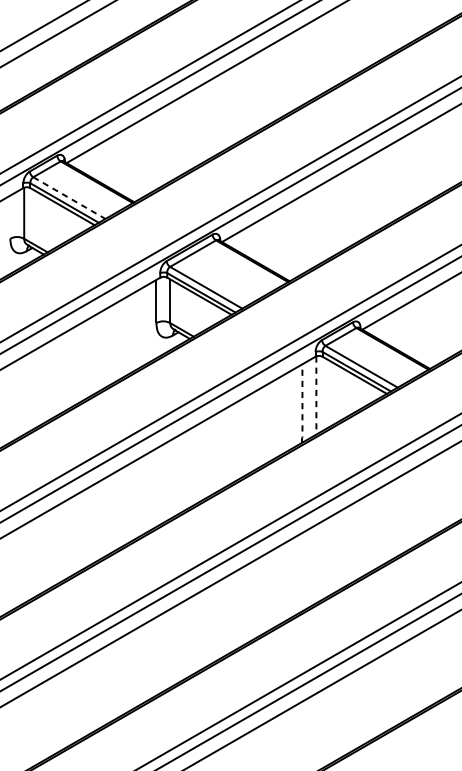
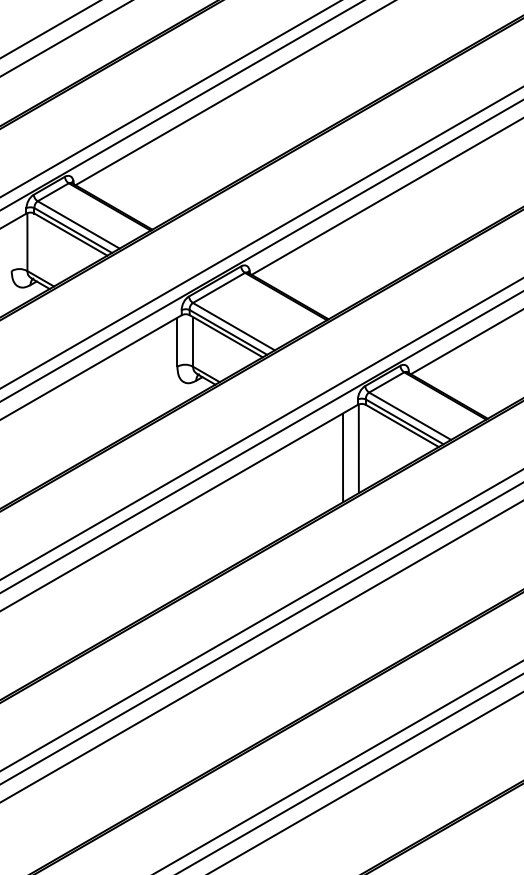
line: (70, 198) -> (79, 225), dashed -> solid
line: (316, 396) -> (358, 450), dashed -> solid
line: (302, 404) -> (343, 458), dashed -> solid

